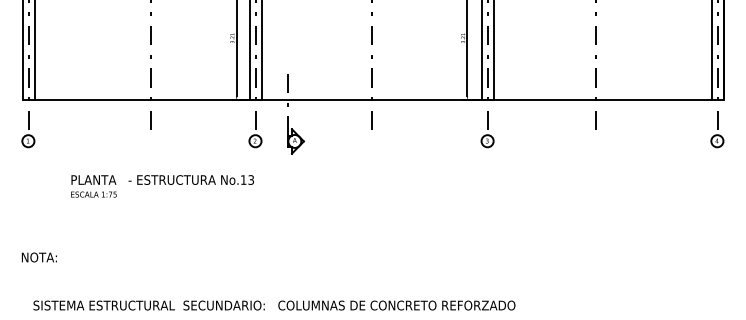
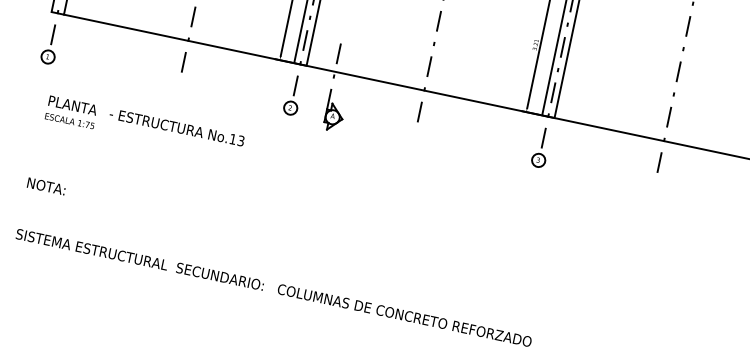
text: (162, 186) -> (144, 127), moved
text: (38, 257) -> (45, 186), moved

